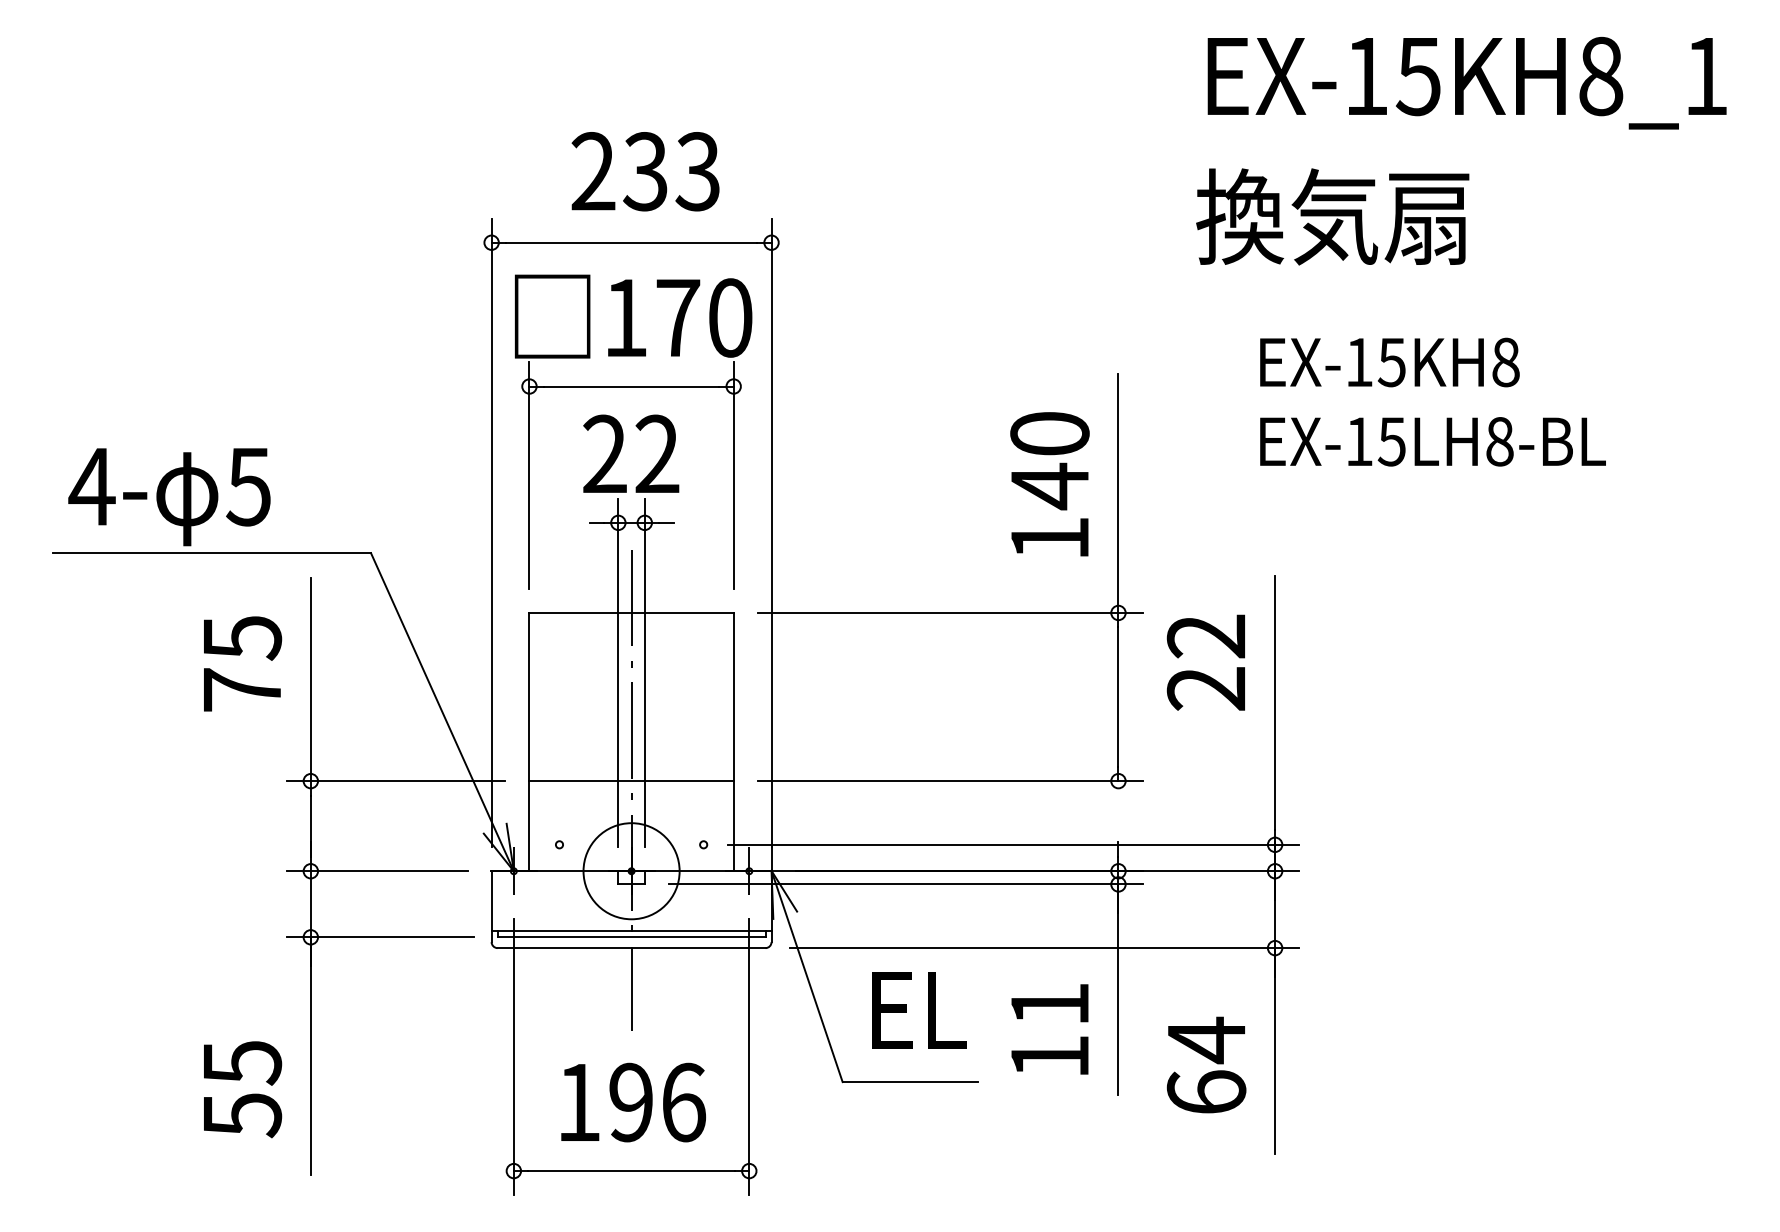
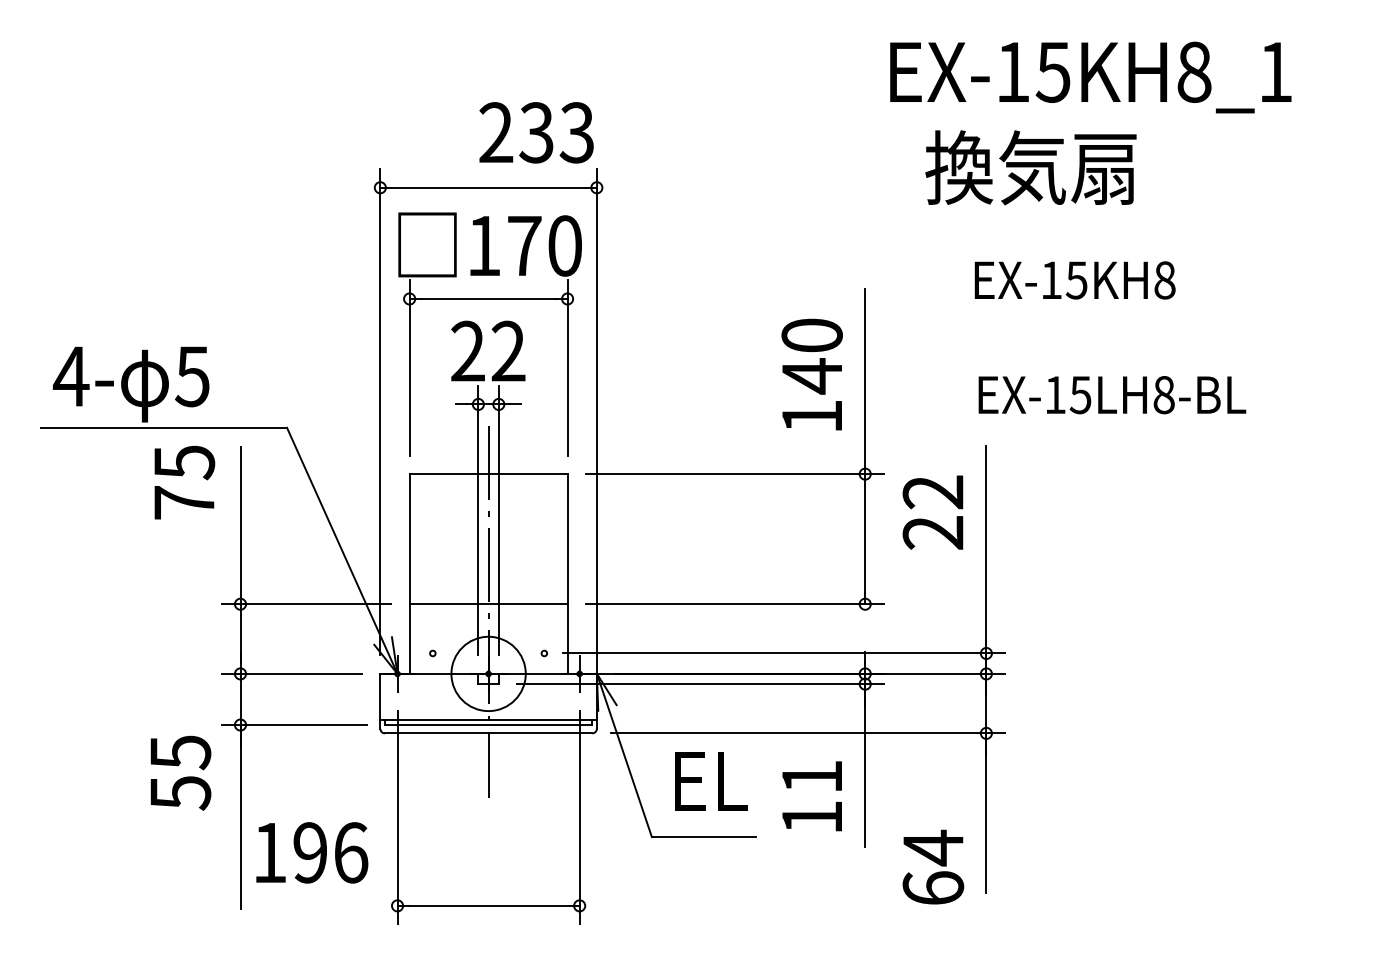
text: (1466, 82) -> (1090, 76), moved
text: (645, 171) -> (536, 132), moved
text: (1432, 441) -> (1111, 394), moved
text: (243, 663) -> (185, 482), moved
text: (1206, 1064) -> (933, 866), moved
text: (243, 1089) -> (181, 773), moved
text: (633, 1102) -> (312, 852), moved

